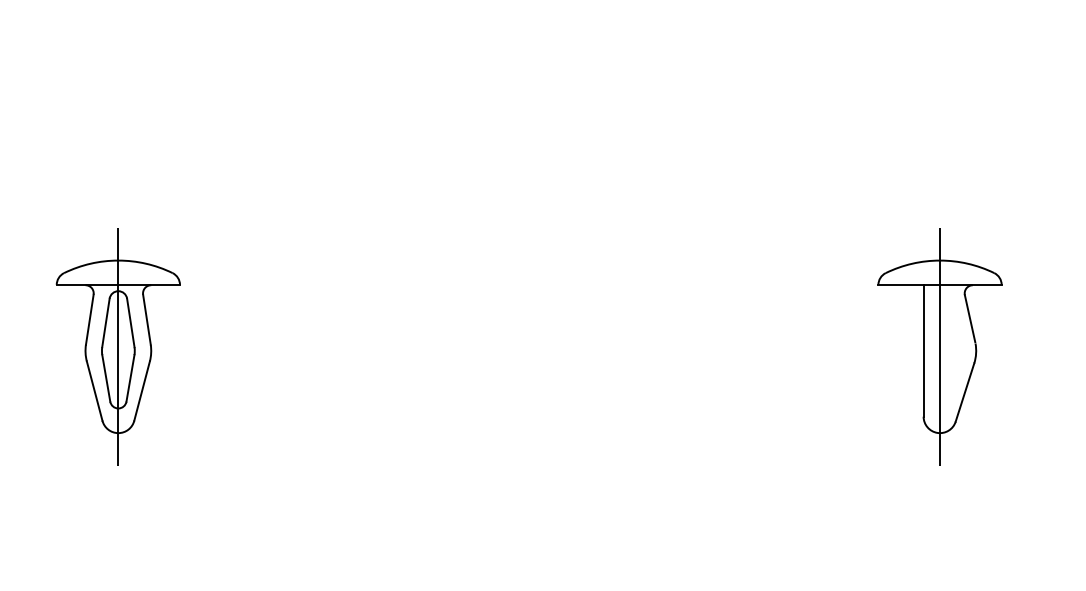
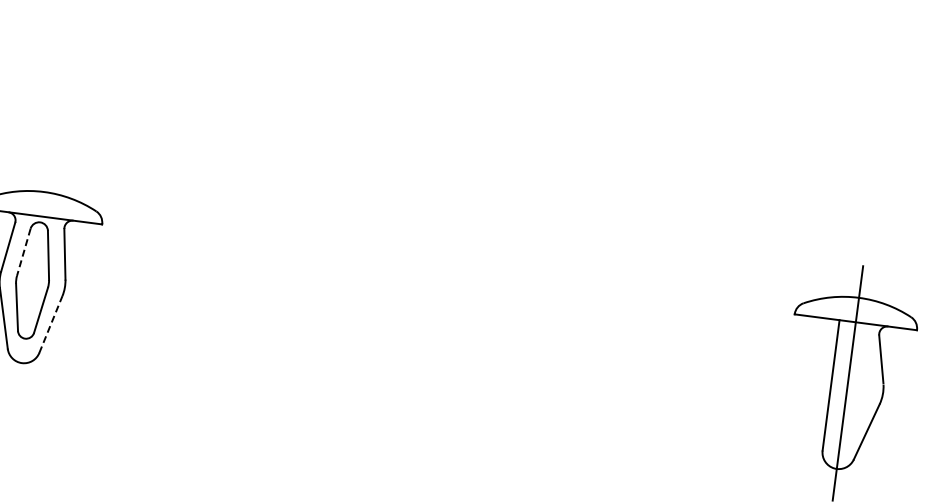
line: (105, 322) -> (23, 251), solid -> dashed
line: (118, 346) -> (33, 277), removed
line: (142, 391) -> (51, 324), solid -> dashed

